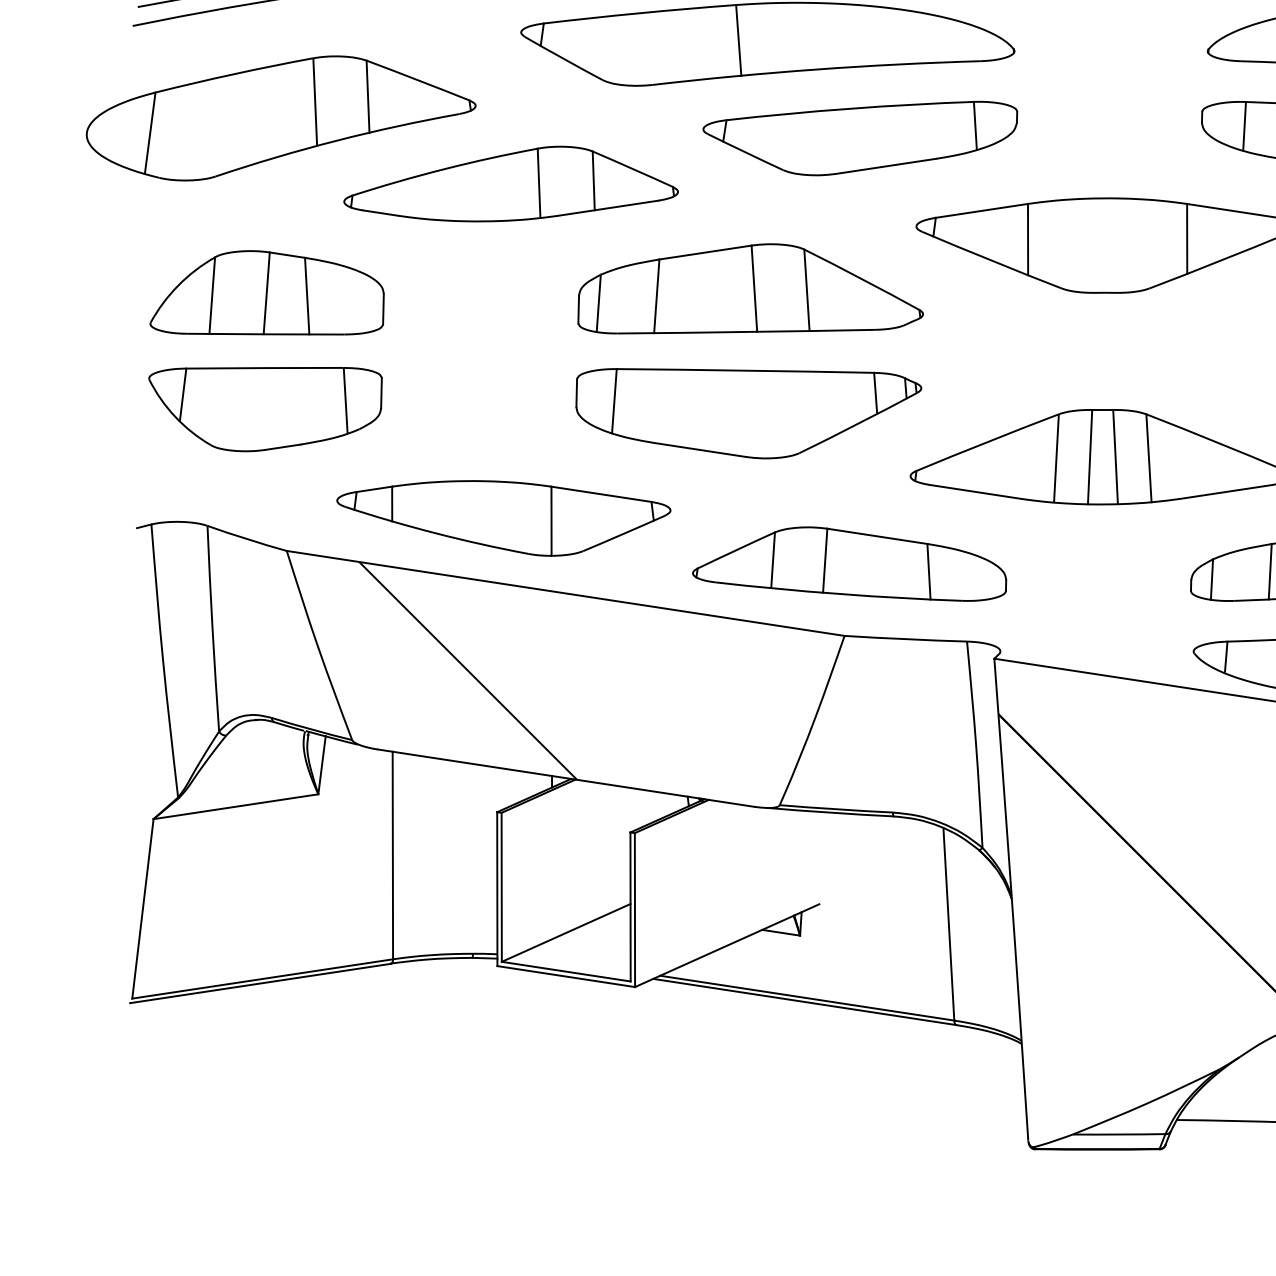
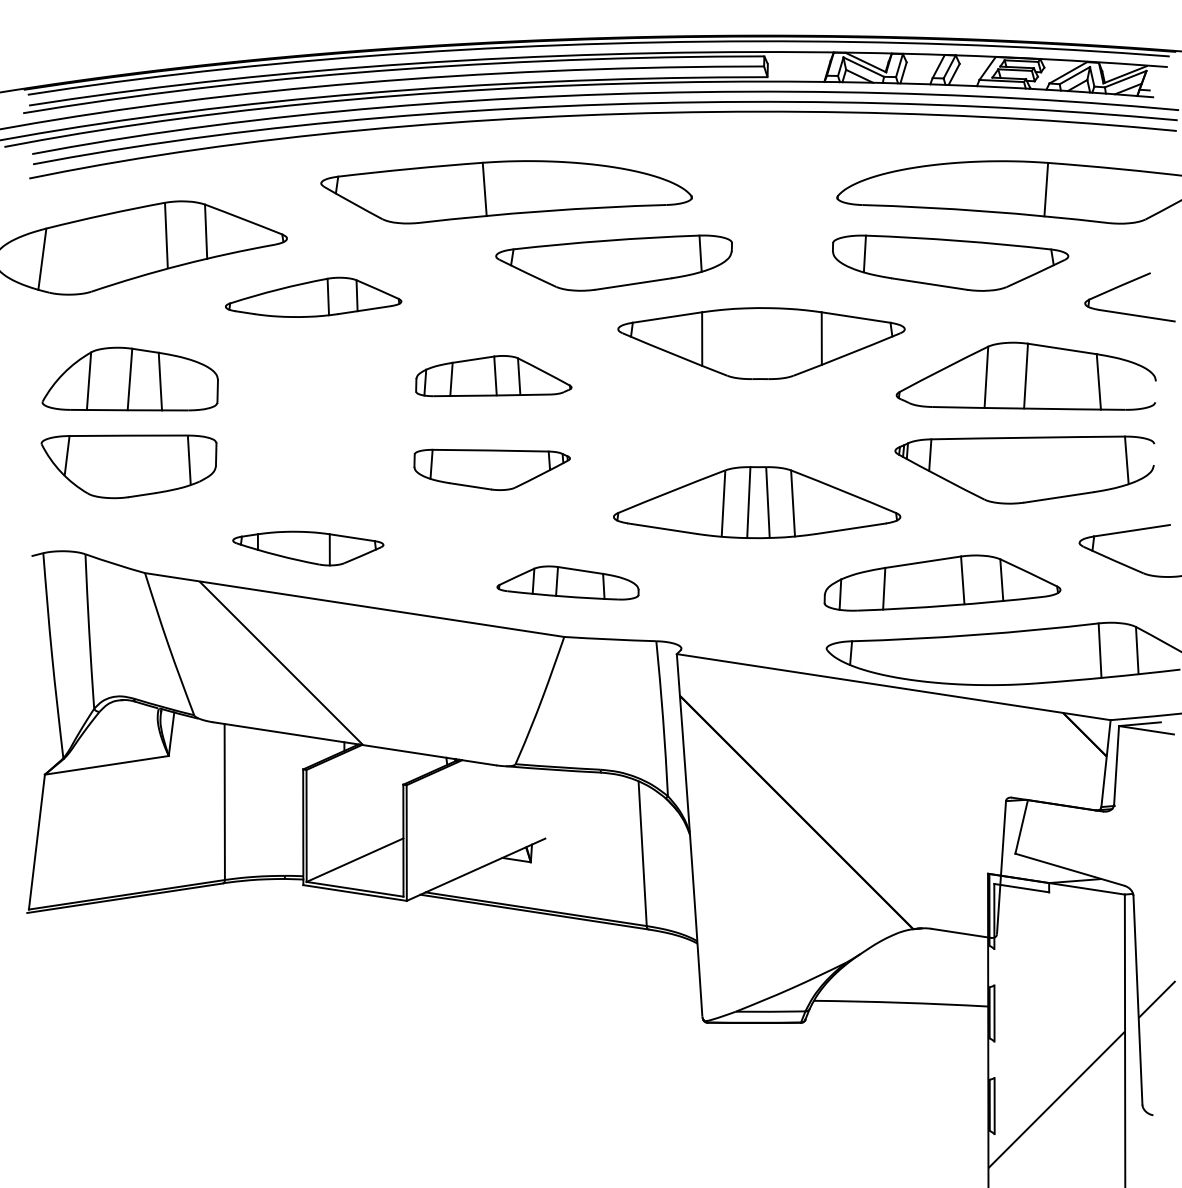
part: (859, 137) -> (613, 262), moved
part: (510, 184) -> (313, 297), size x0.7
part: (750, 288) -> (493, 375), size x0.6
part: (747, 413) -> (491, 469), size x0.6
part: (504, 518) -> (308, 548), size x0.6
part: (848, 563) -> (567, 582), size x0.6

